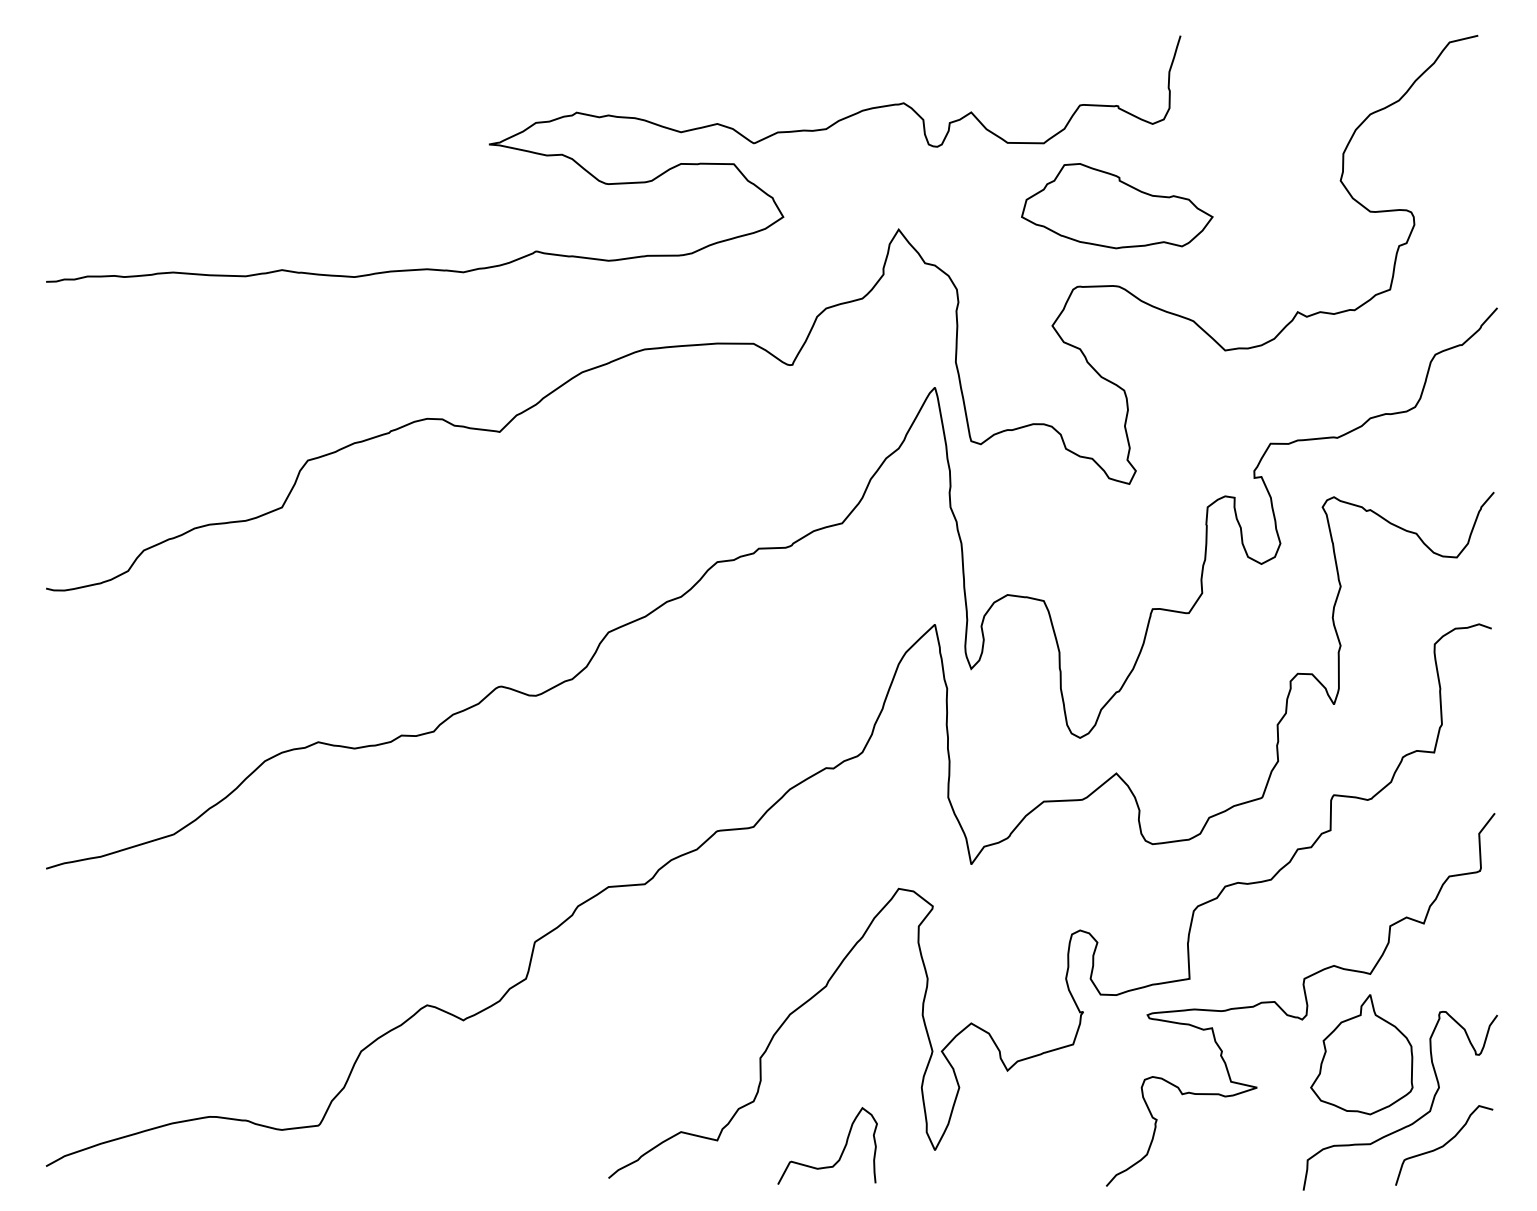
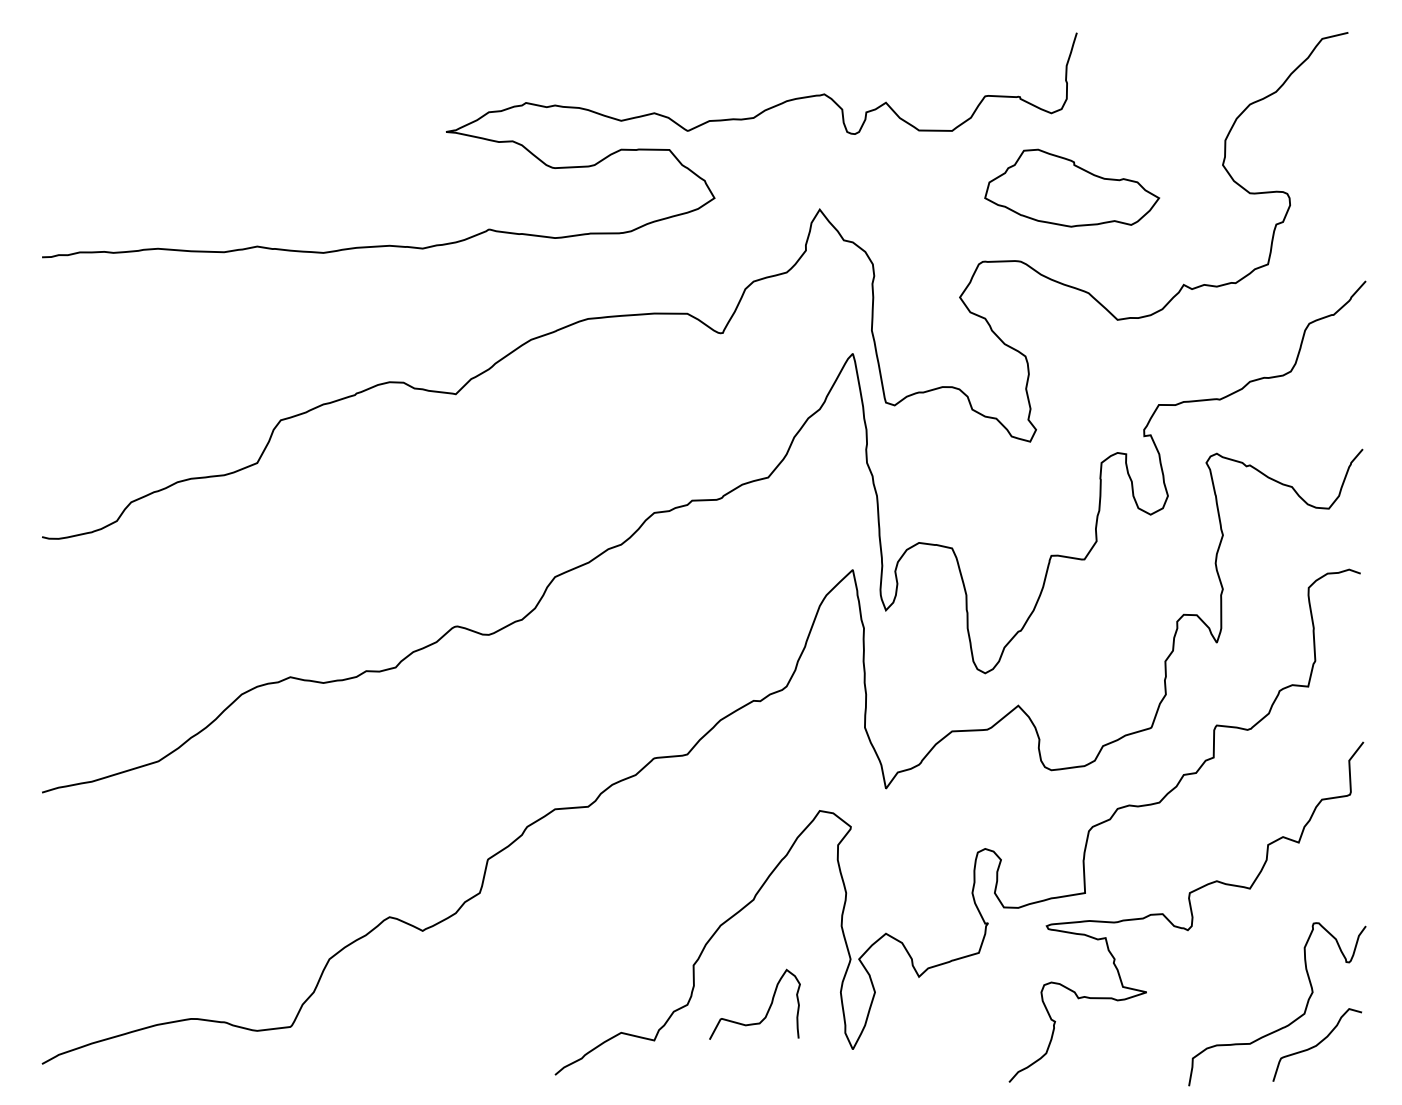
part: (1117, 205) -> (1072, 187), moved
part: (1362, 1054) -> (1242, 962), removed
curve: (841, 1152) -> (767, 1010), moved

